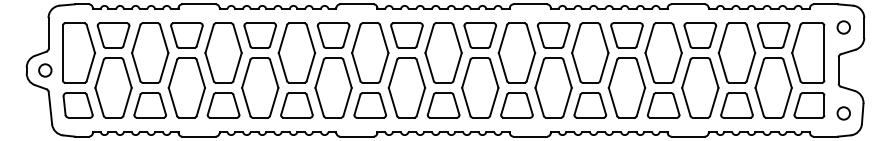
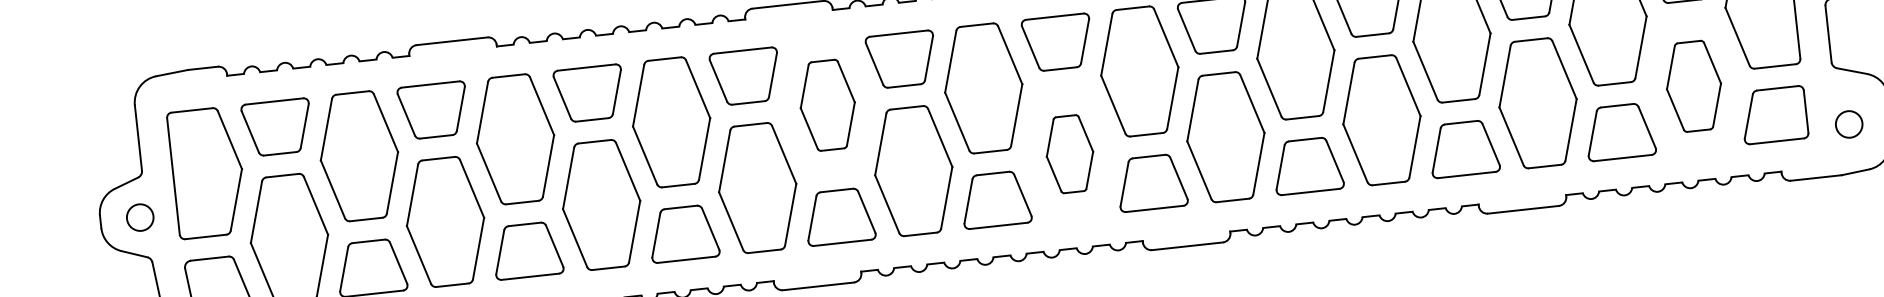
part: (370, 52) -> (828, 104), size x0.7
part: (480, 87) -> (1070, 153), size x0.6
part: (773, 87) -> (1693, 85), size x0.7

